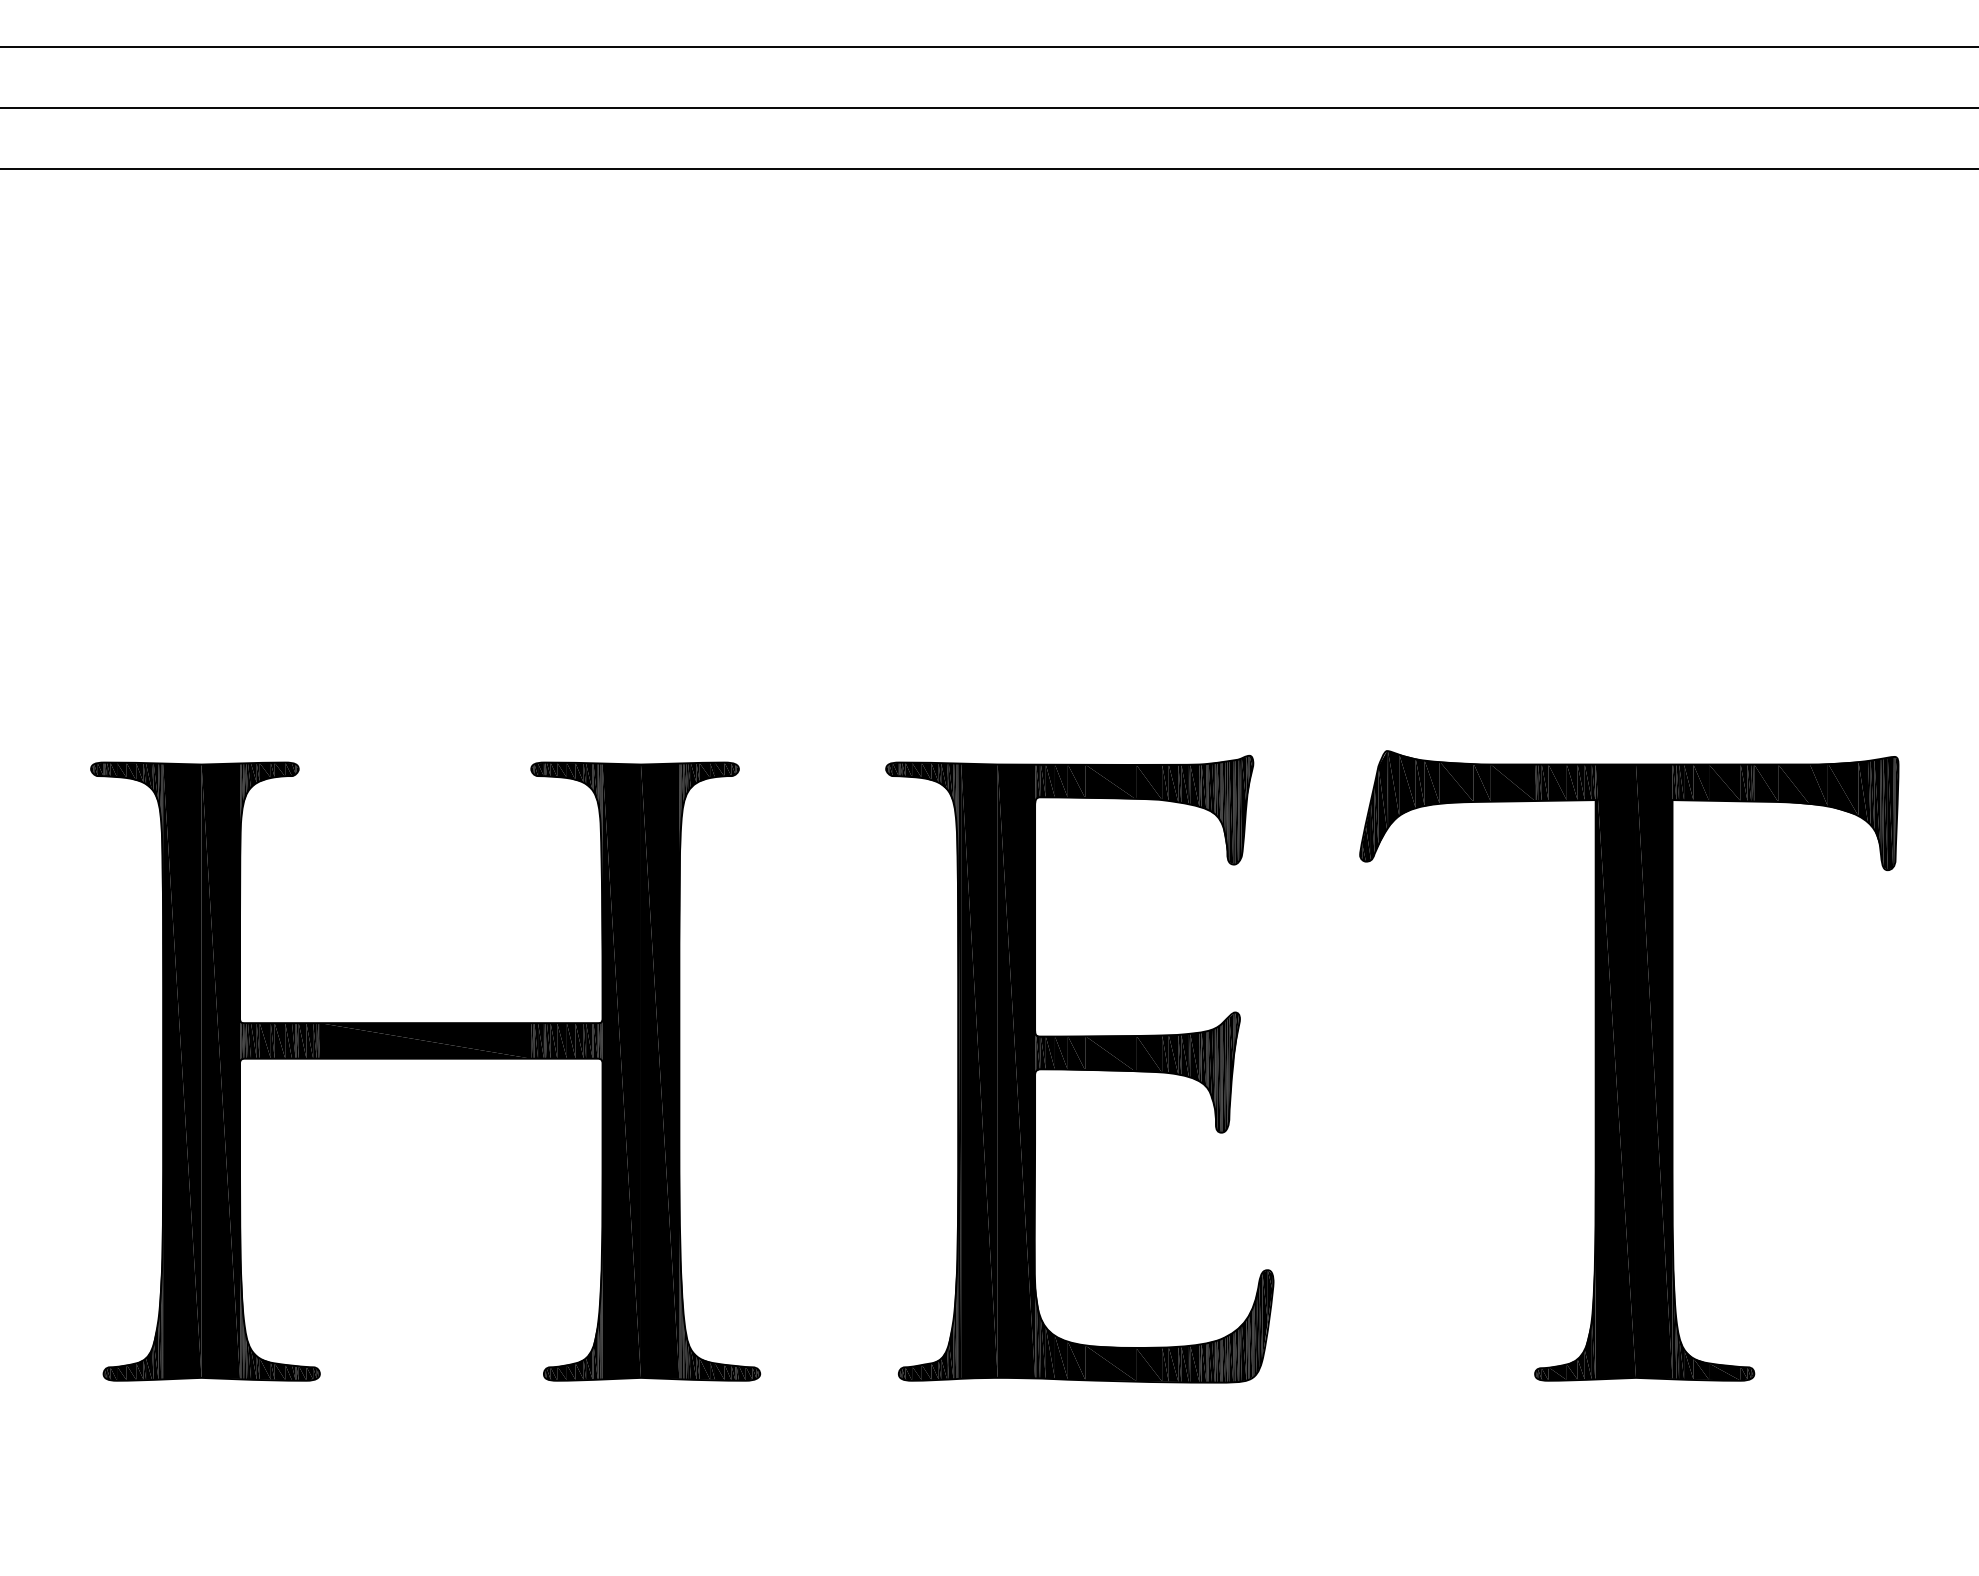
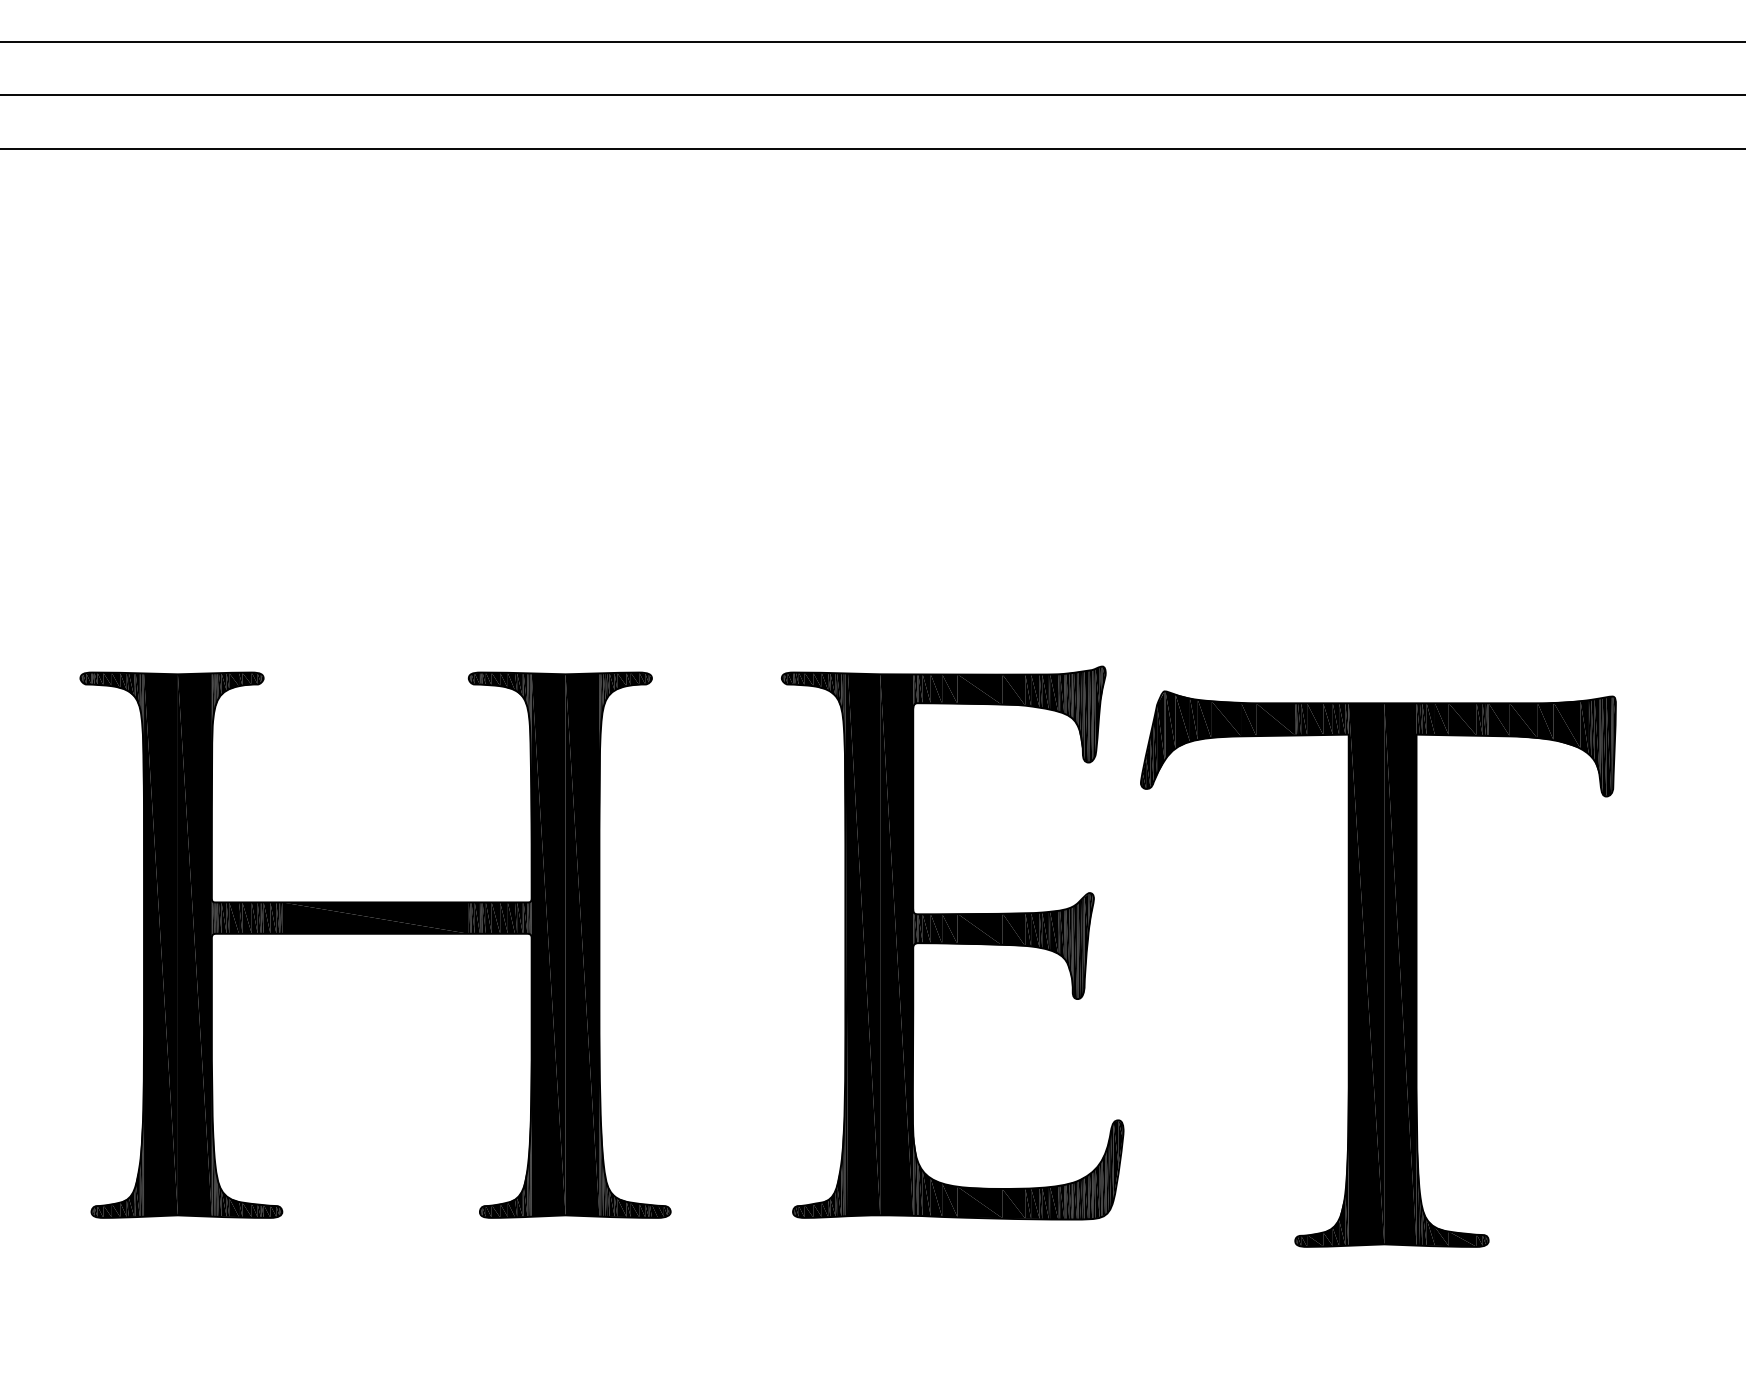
part: (1629, 1065) -> (1378, 968), moved

